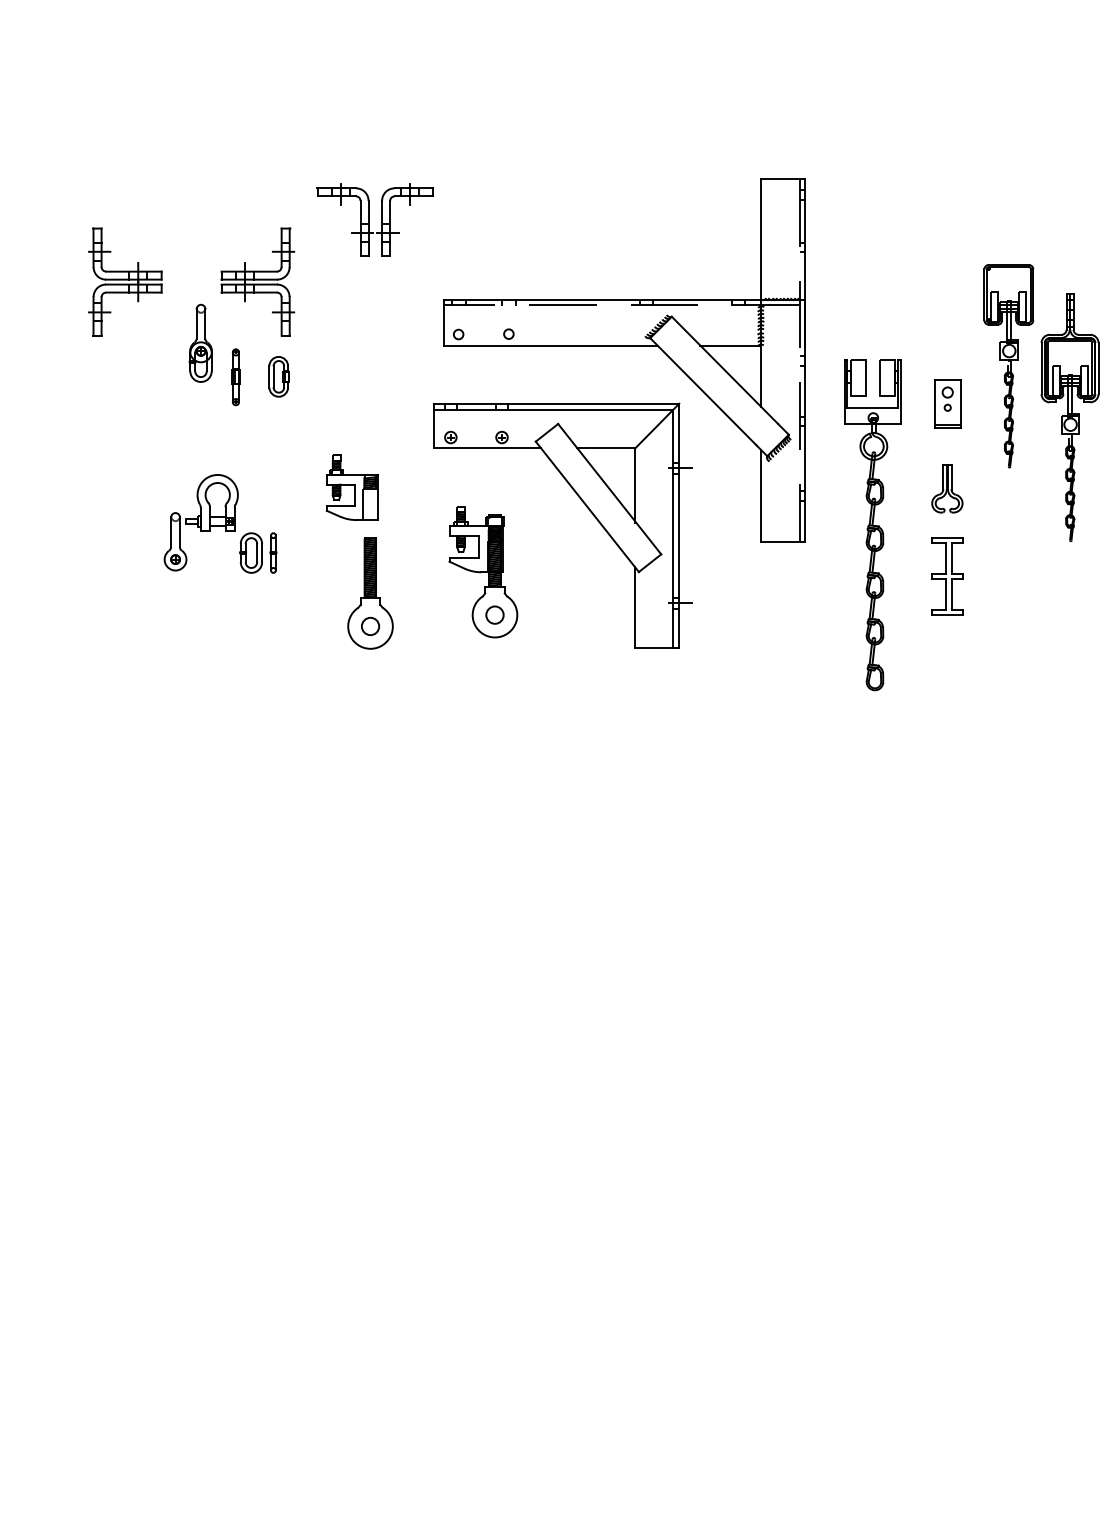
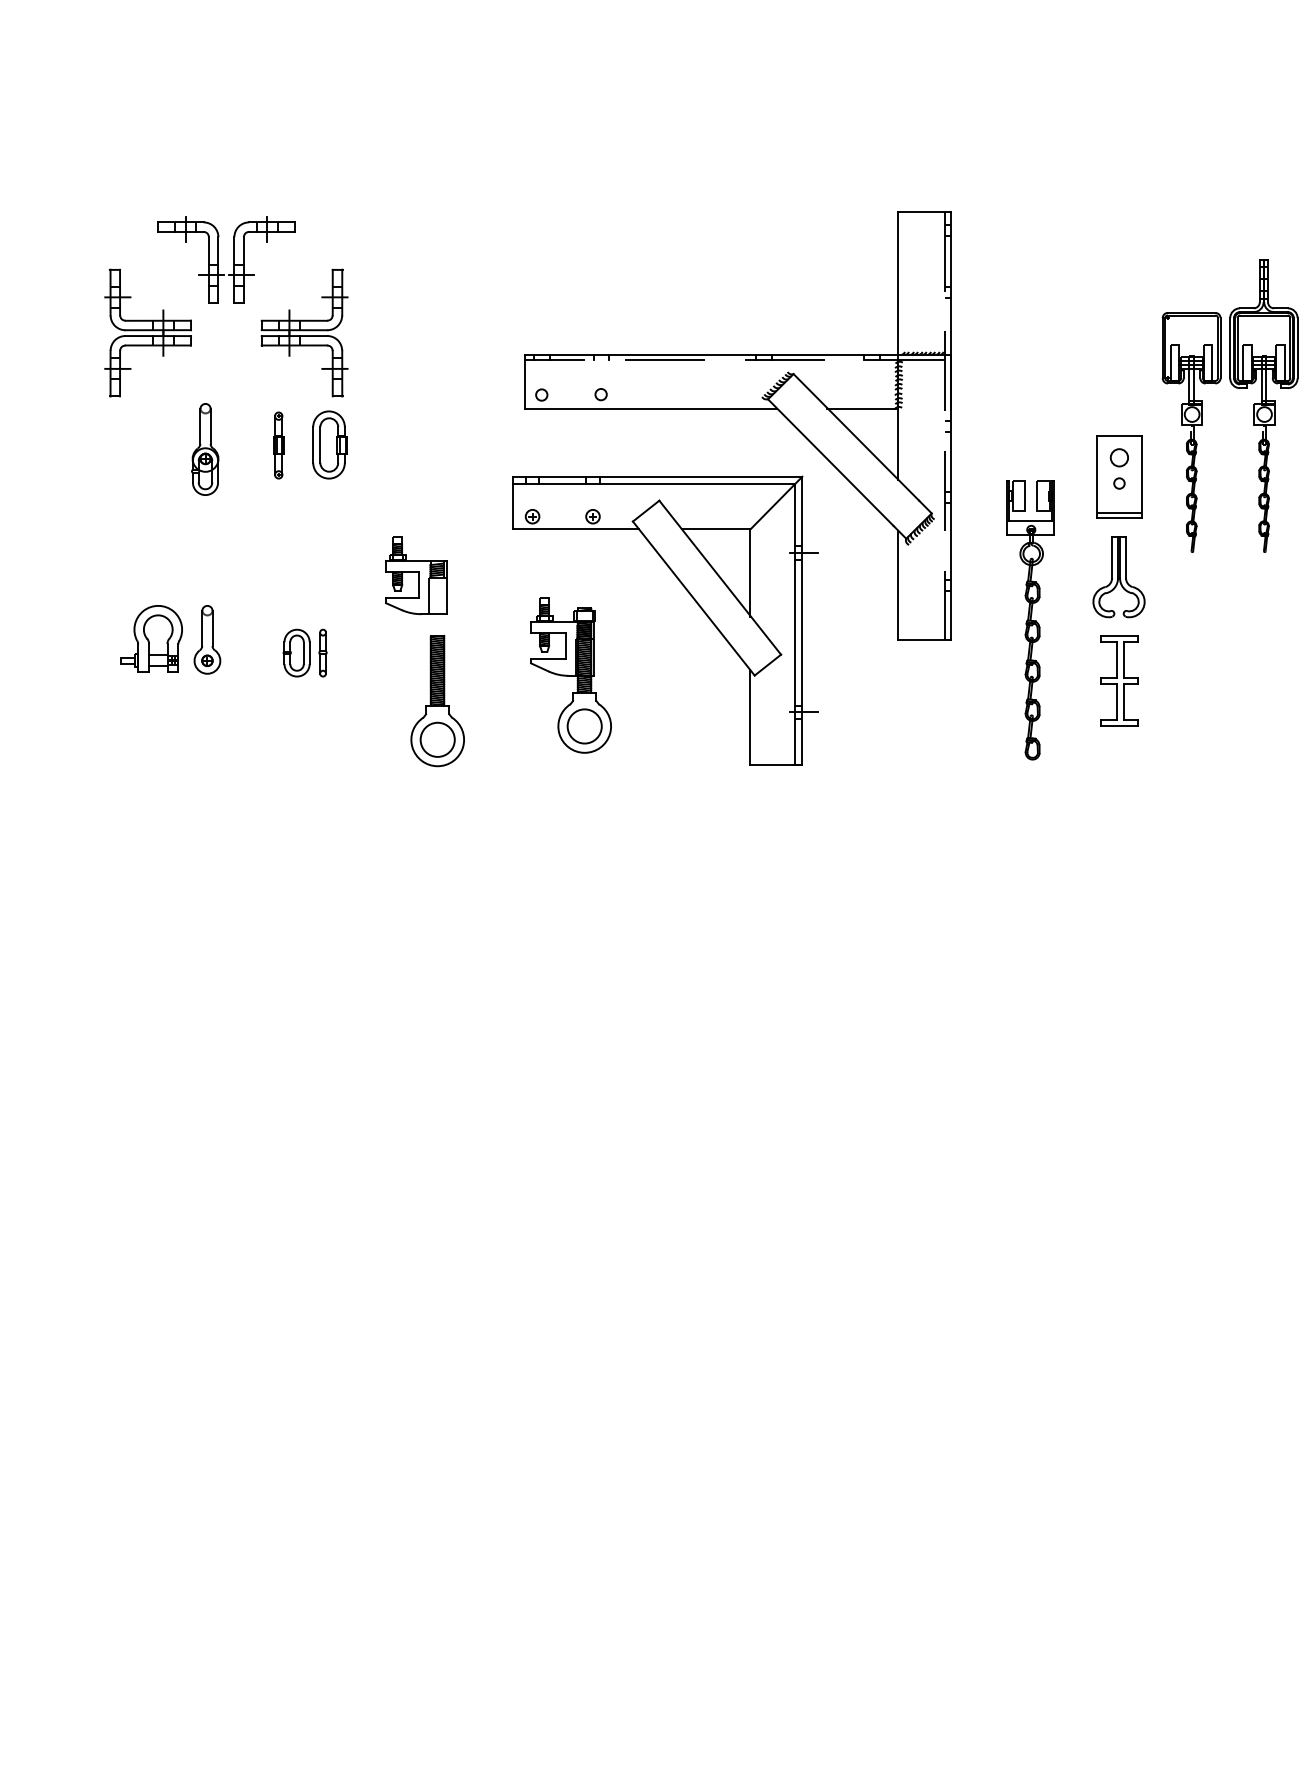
part: (381, 219) -> (233, 259), moved
part: (201, 343) -> (205, 449), moved
part: (278, 376) -> (329, 444), size x1.43
part: (947, 403) -> (1119, 476), size x1.43
part: (1069, 417) -> (1263, 405), moved
part: (946, 489) -> (1118, 577), size x1.43
part: (212, 502) -> (151, 638), moved
part: (872, 525) -> (1030, 620), size x0.71
circle: (494, 615) -> (584, 726), size x1.67
circle: (370, 626) -> (437, 739), size x1.67

